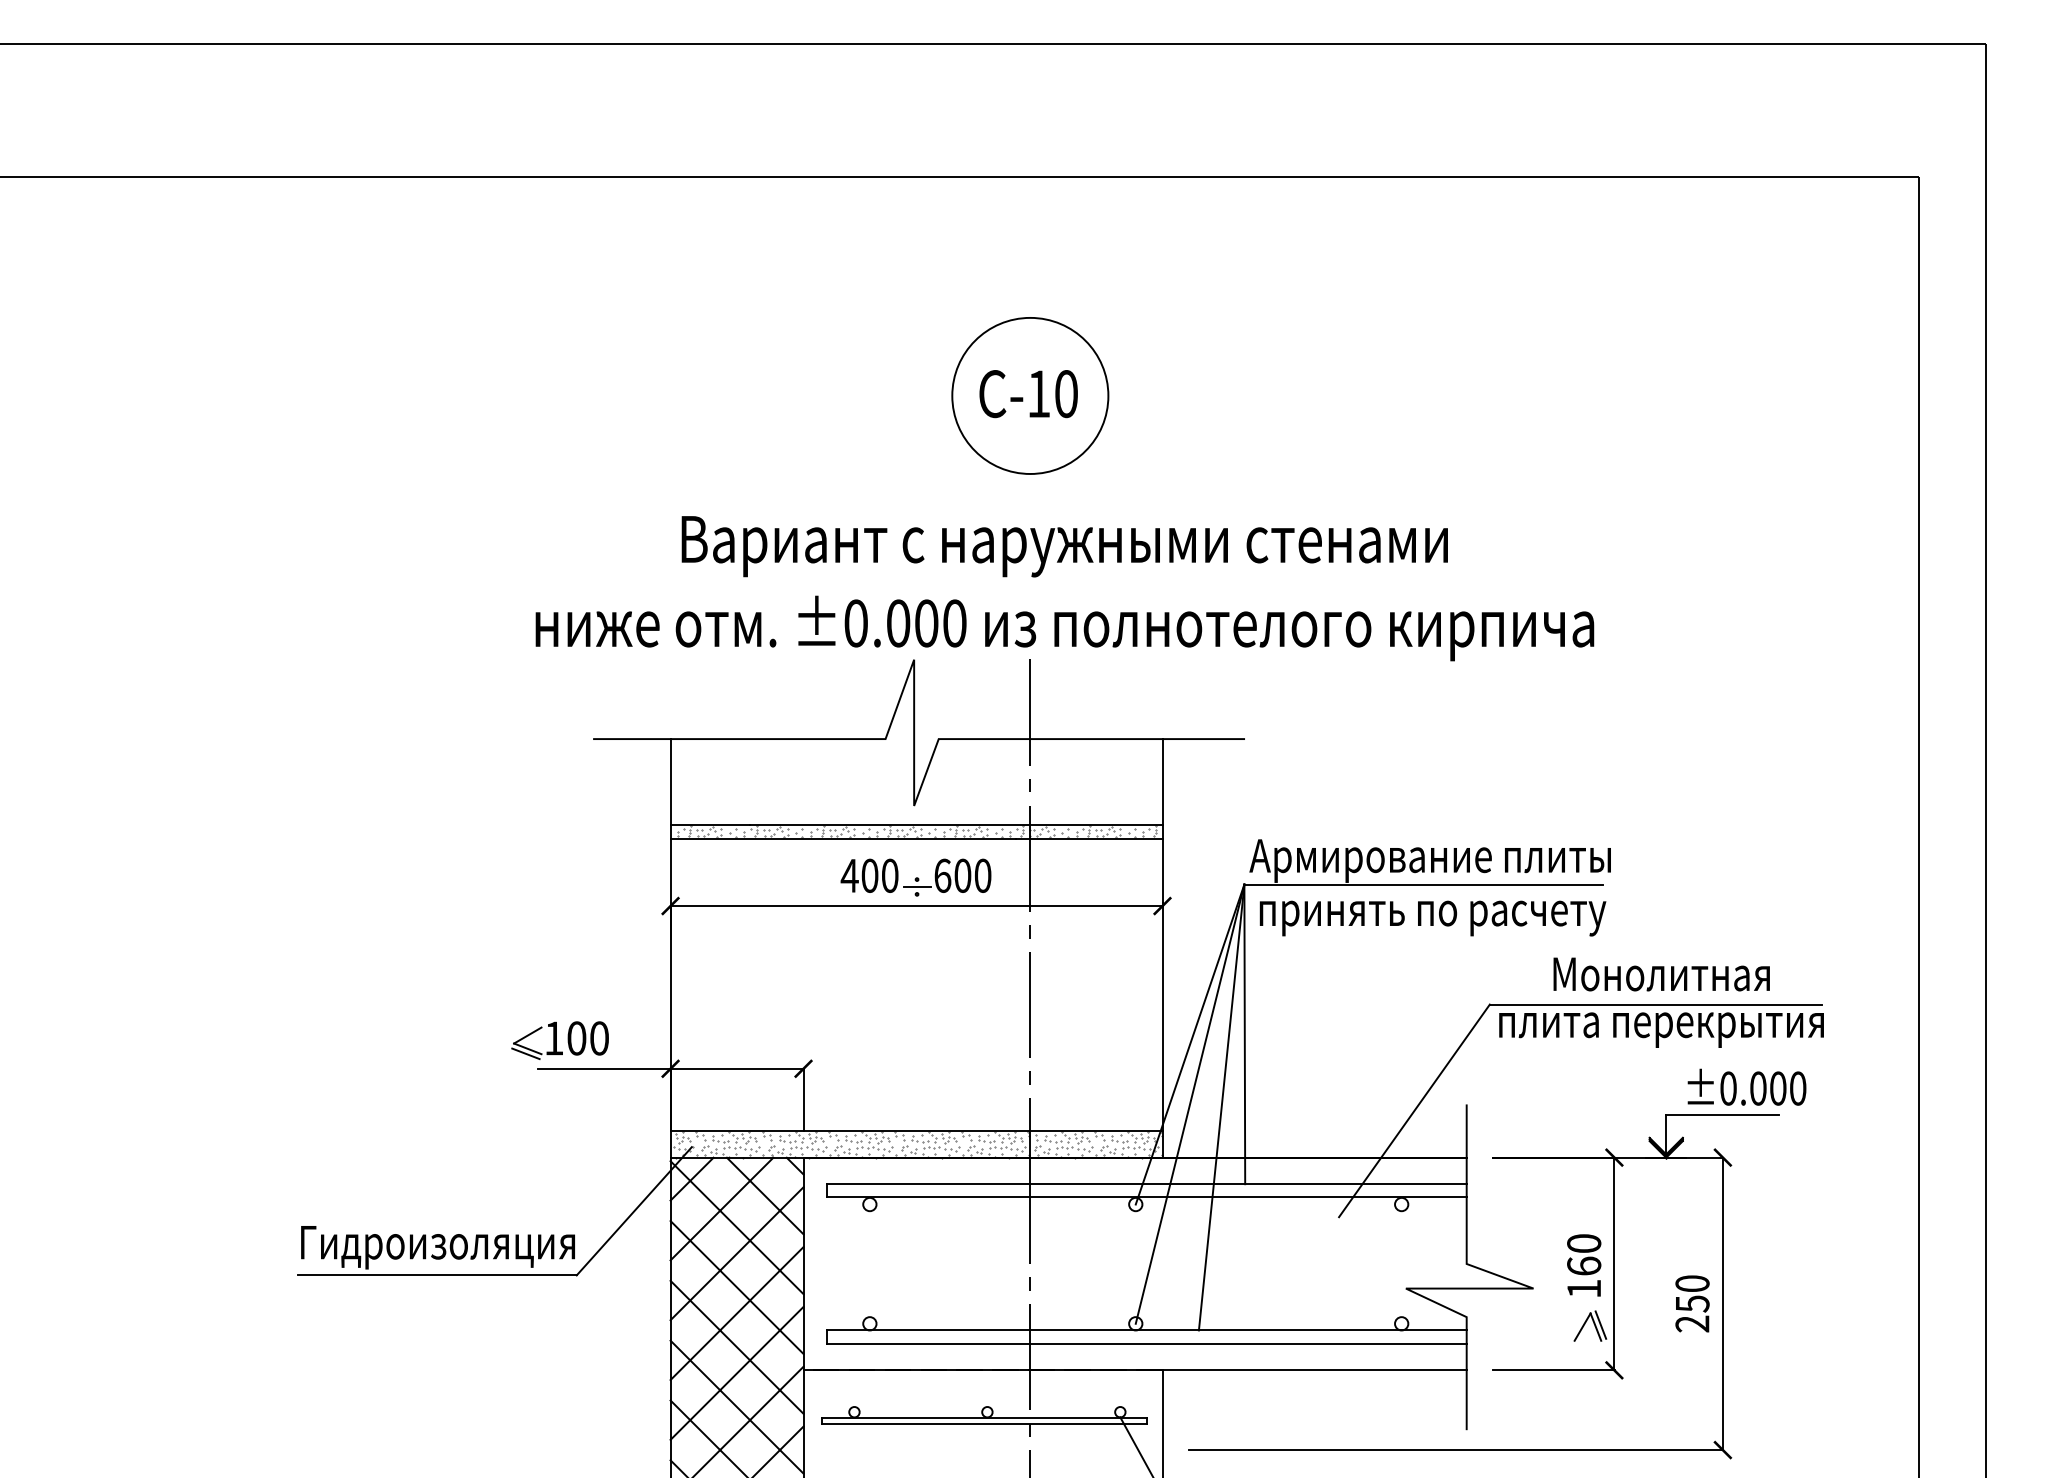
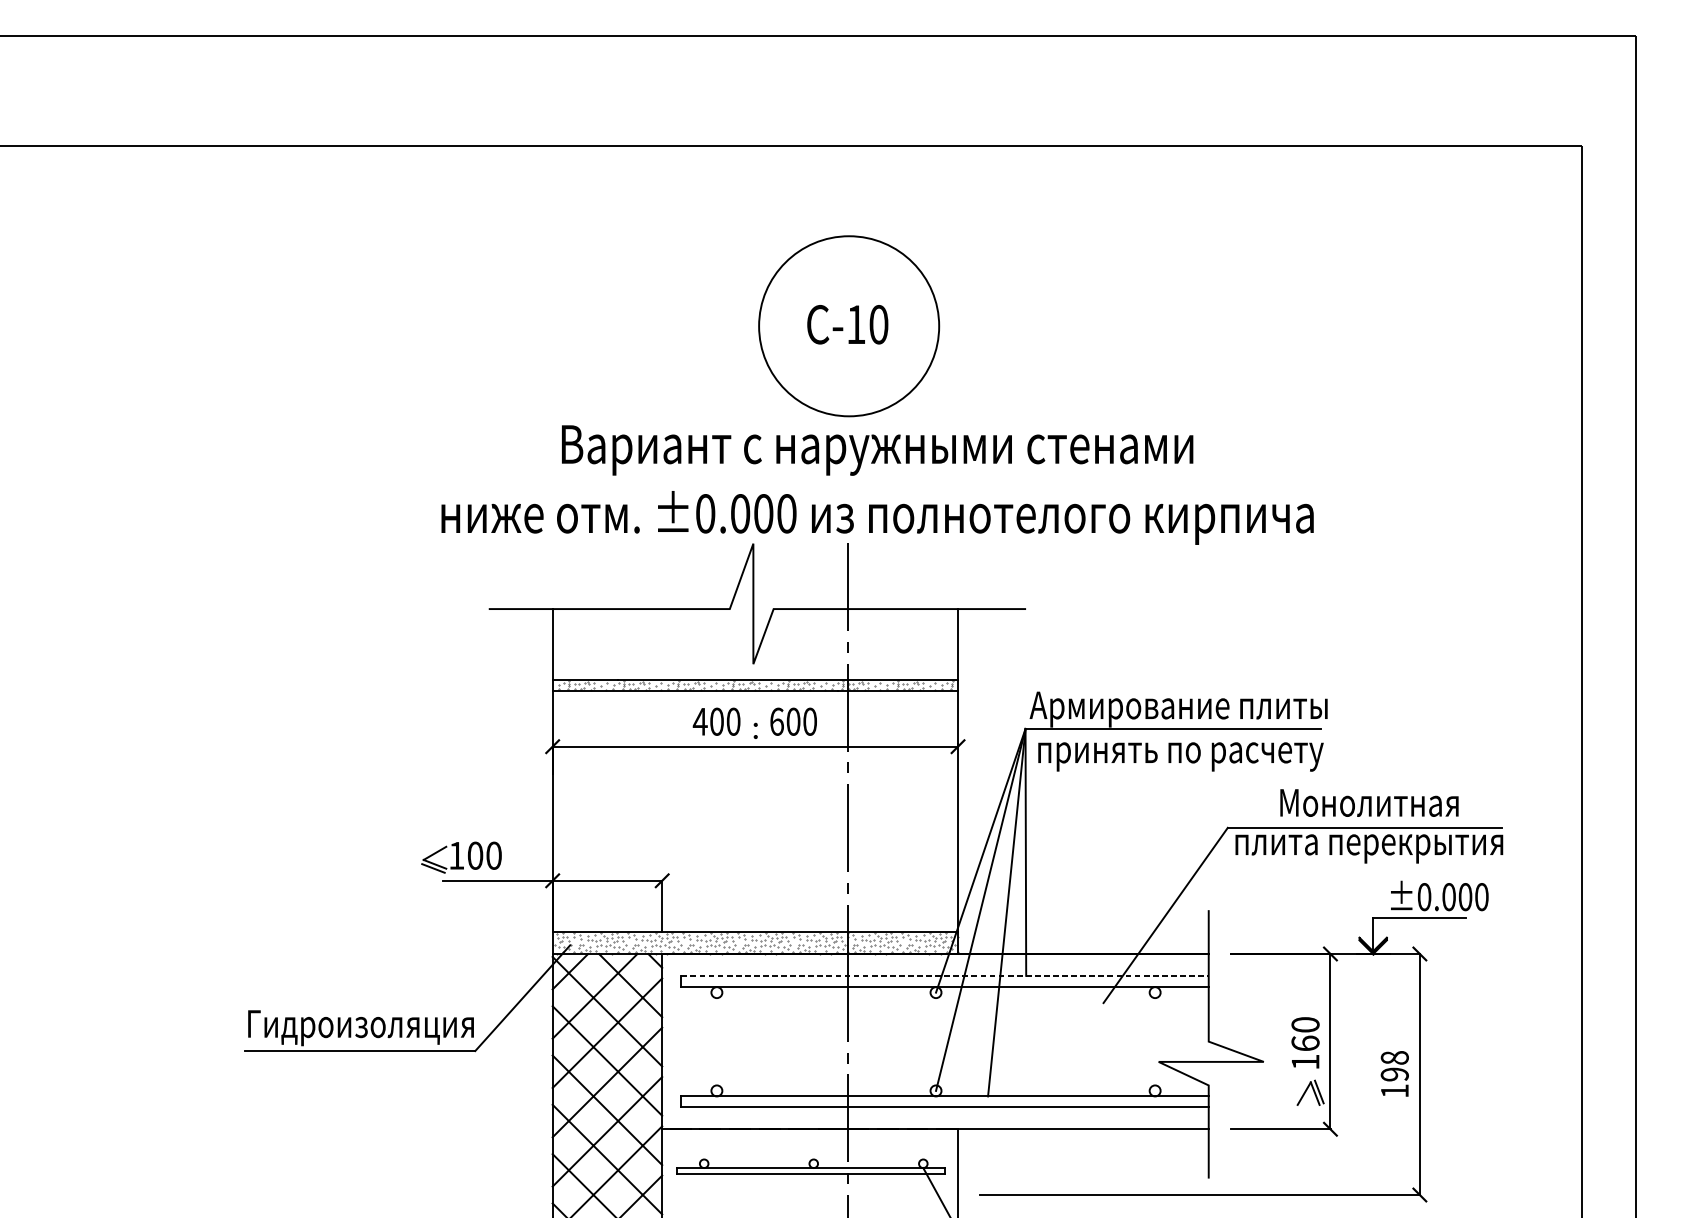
circle: (1030, 395) -> (849, 325), size x1.4
line: (917, 887) -> (756, 731), removed
line: (1146, 1184) -> (944, 976), solid -> dashed
text: (1692, 1303) -> (1394, 1074), 250 -> 198

